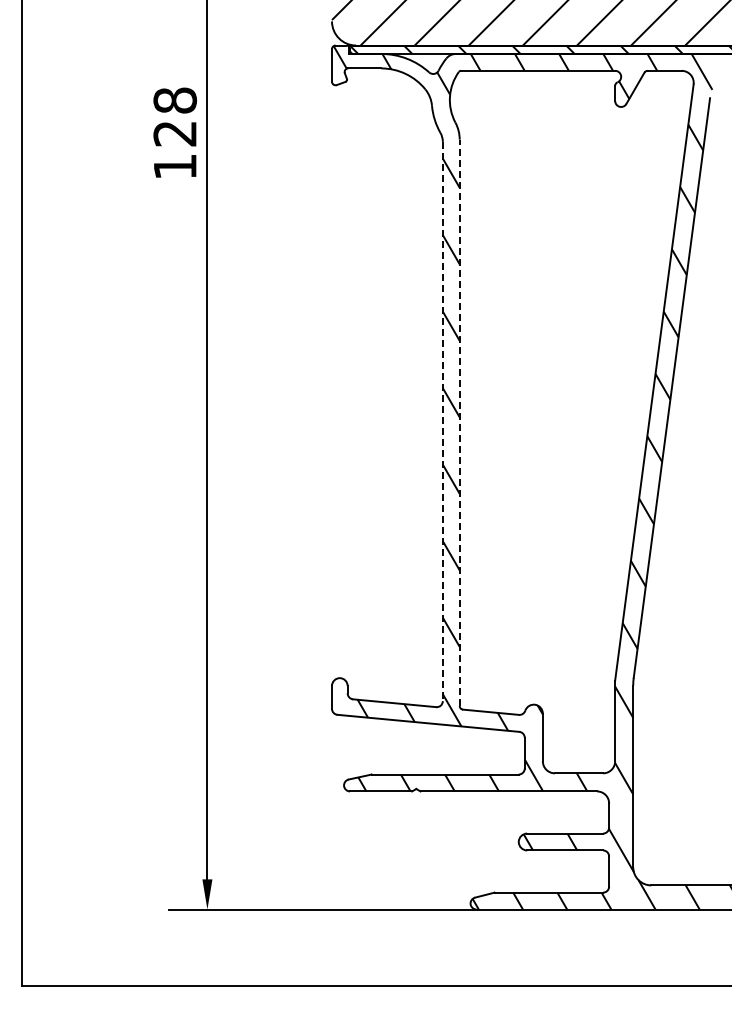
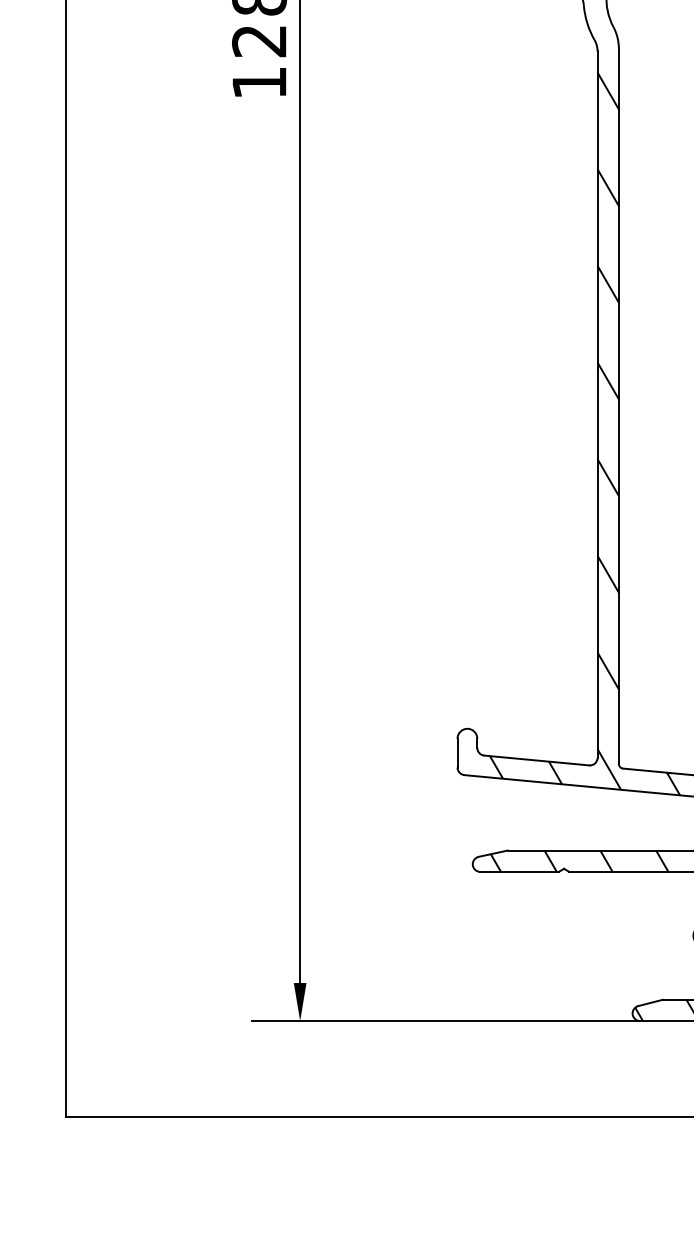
line: (442, 421) -> (597, 404), dashed -> solid
line: (459, 422) -> (618, 405), dashed -> solid

